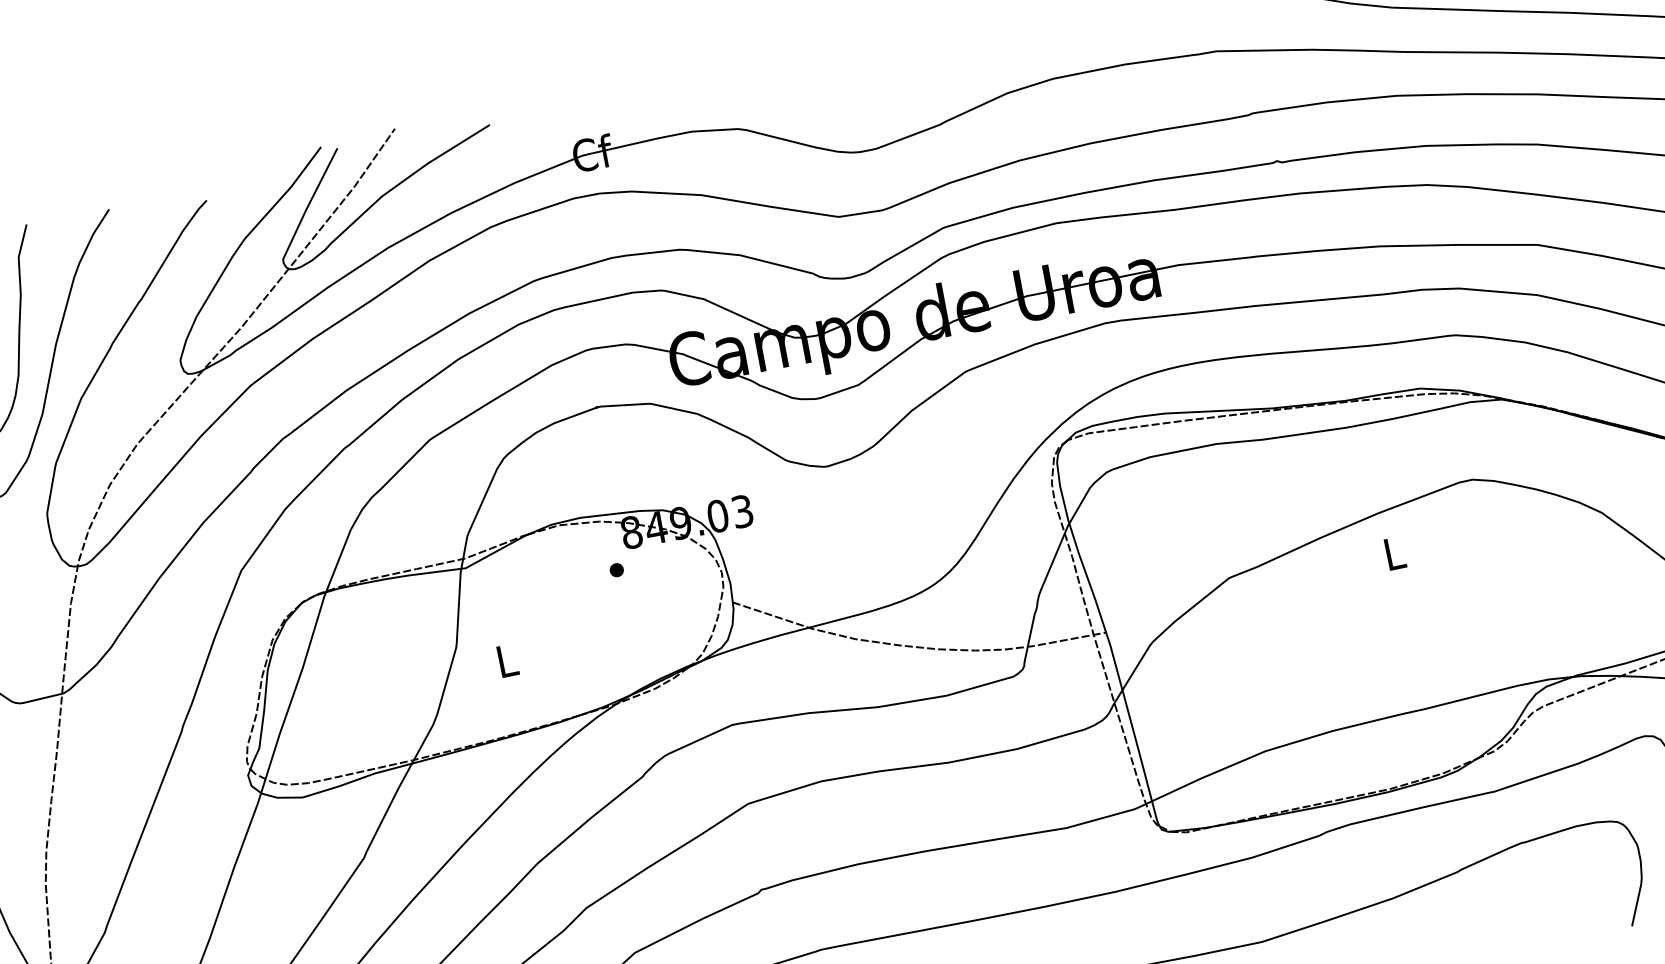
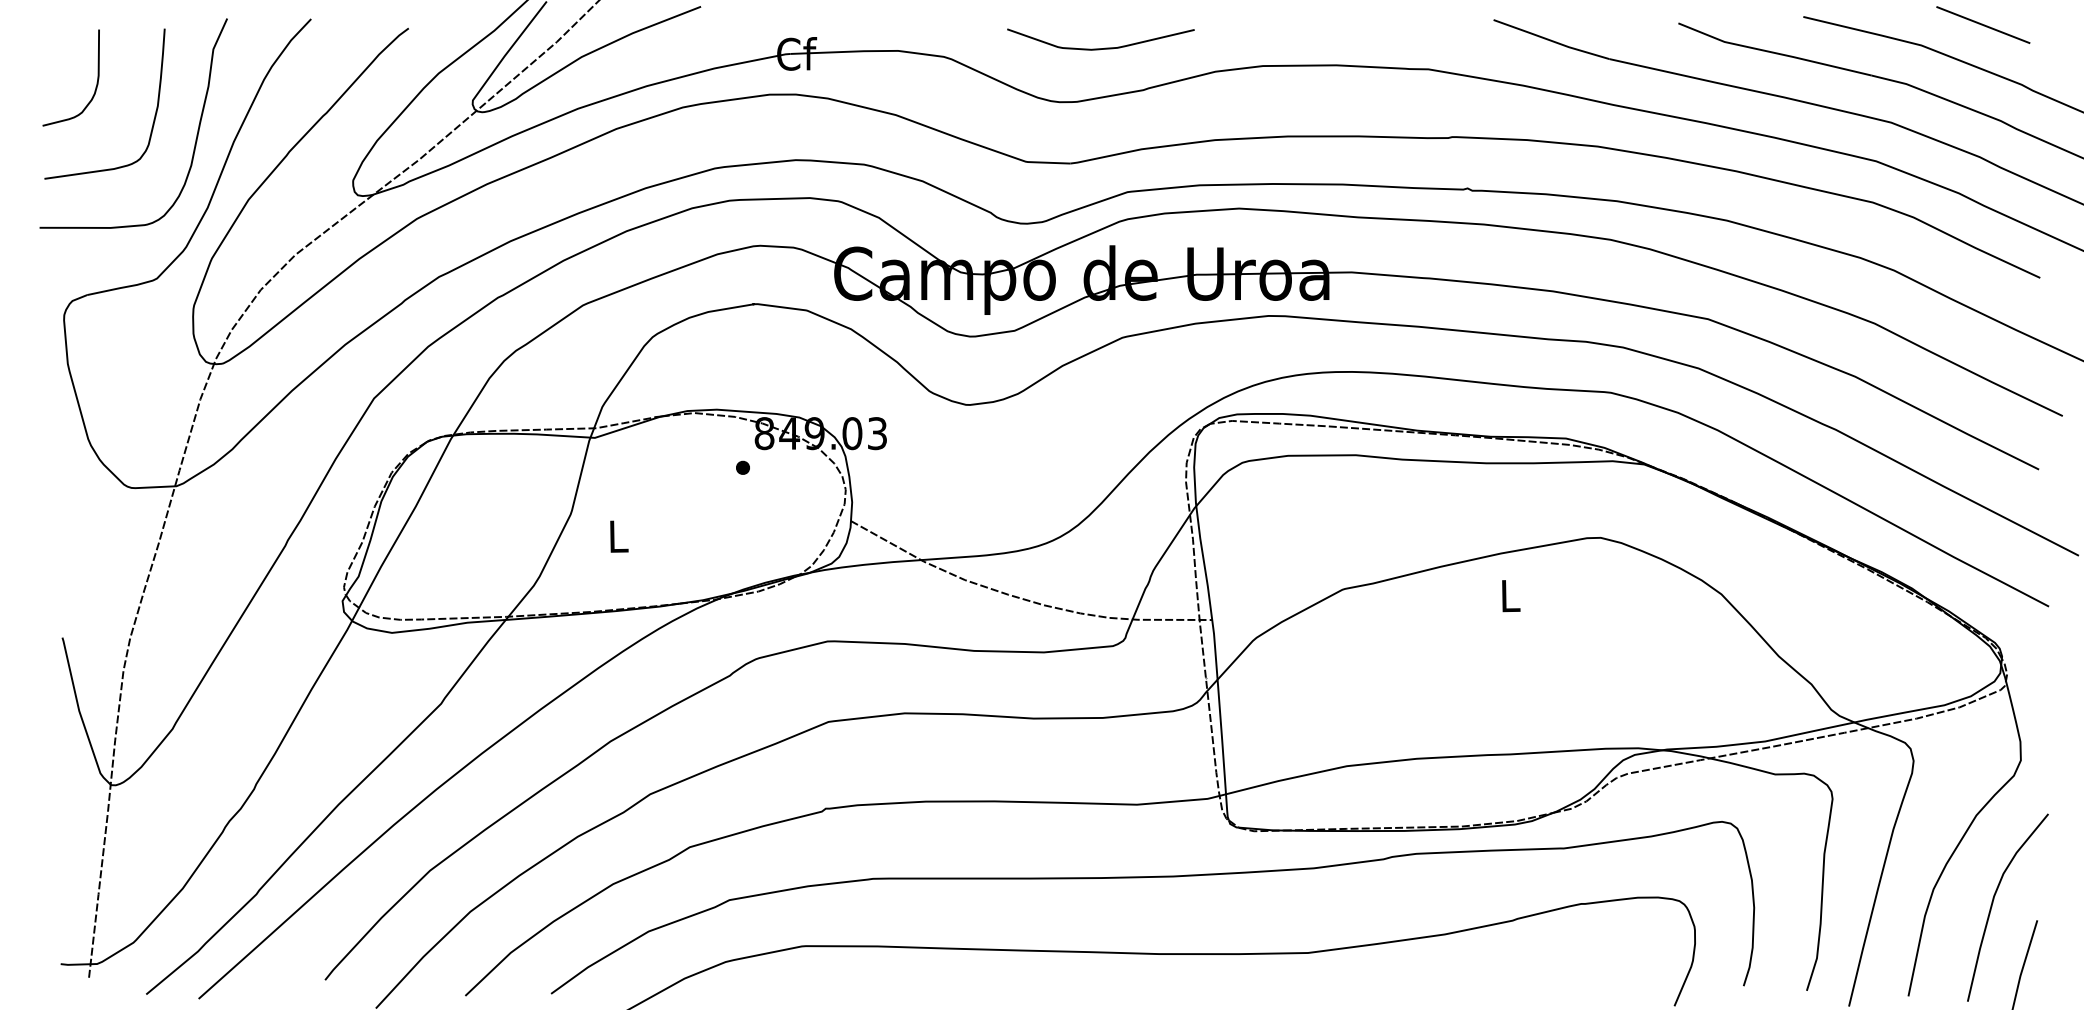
curve: (890, 91) -> (1100, 48), added

